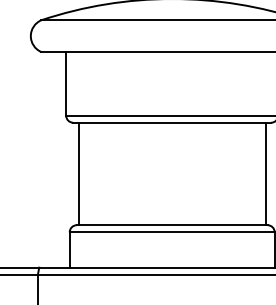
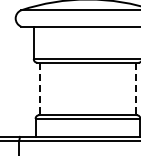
line: (79, 174) -> (40, 89), solid -> dashed
line: (265, 174) -> (135, 89), solid -> dashed

